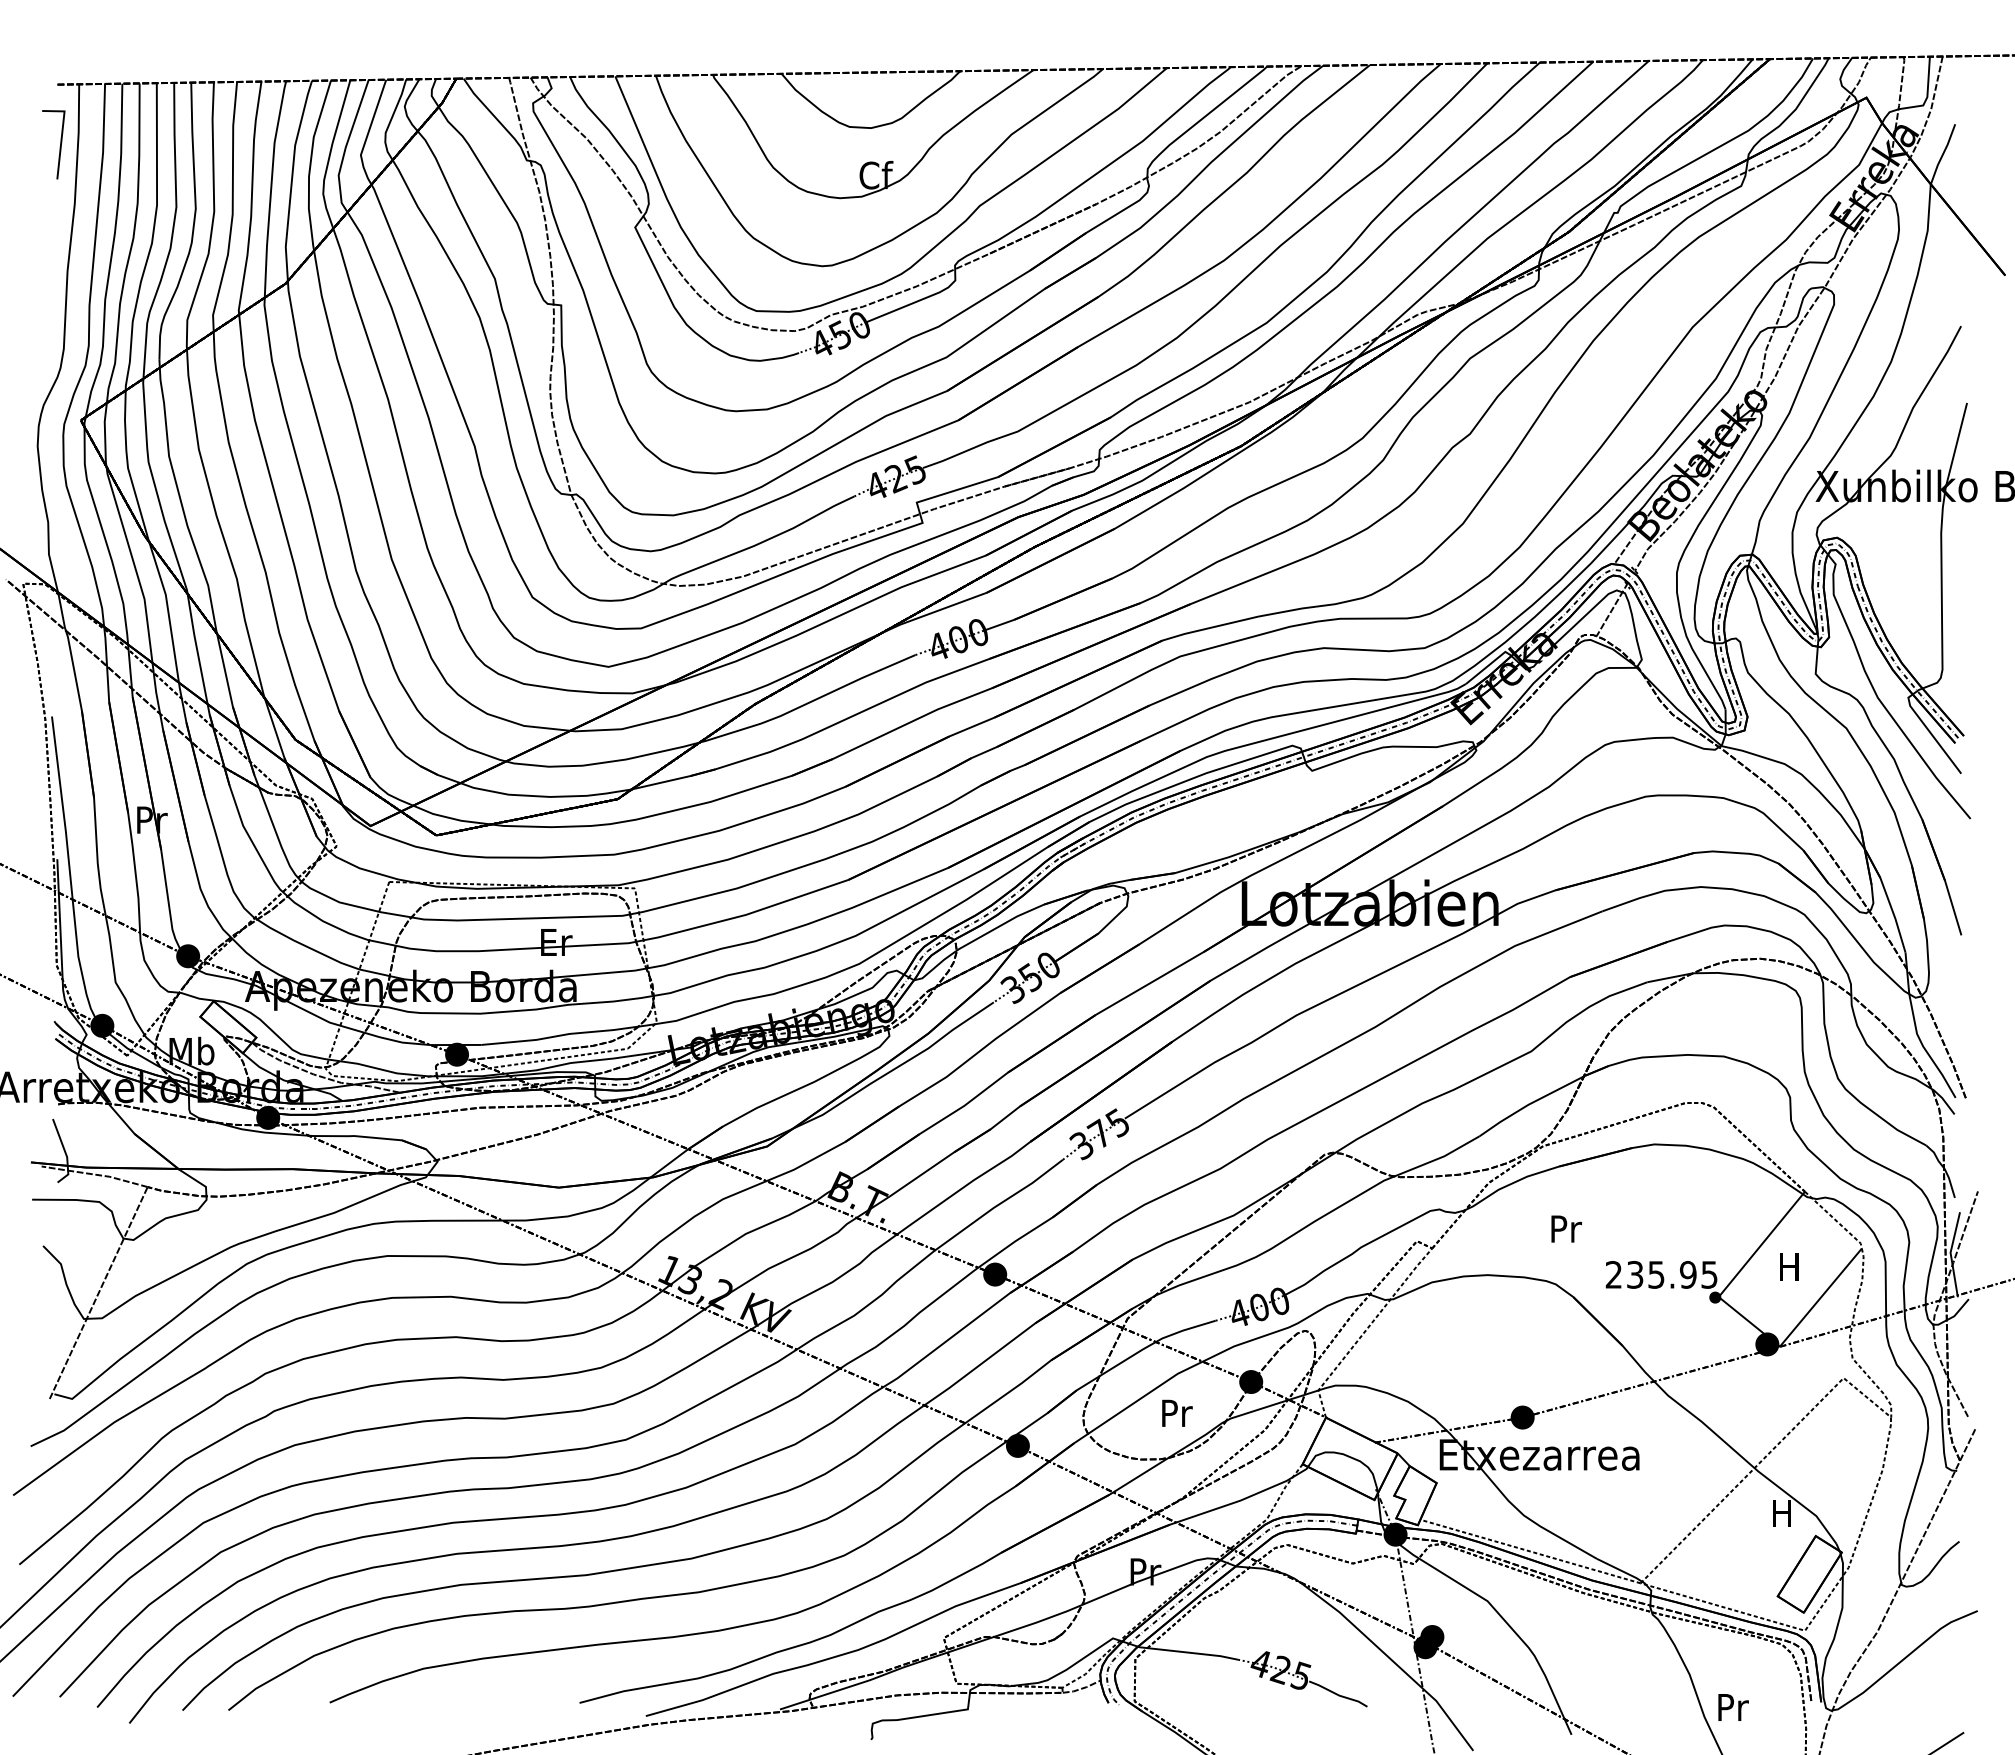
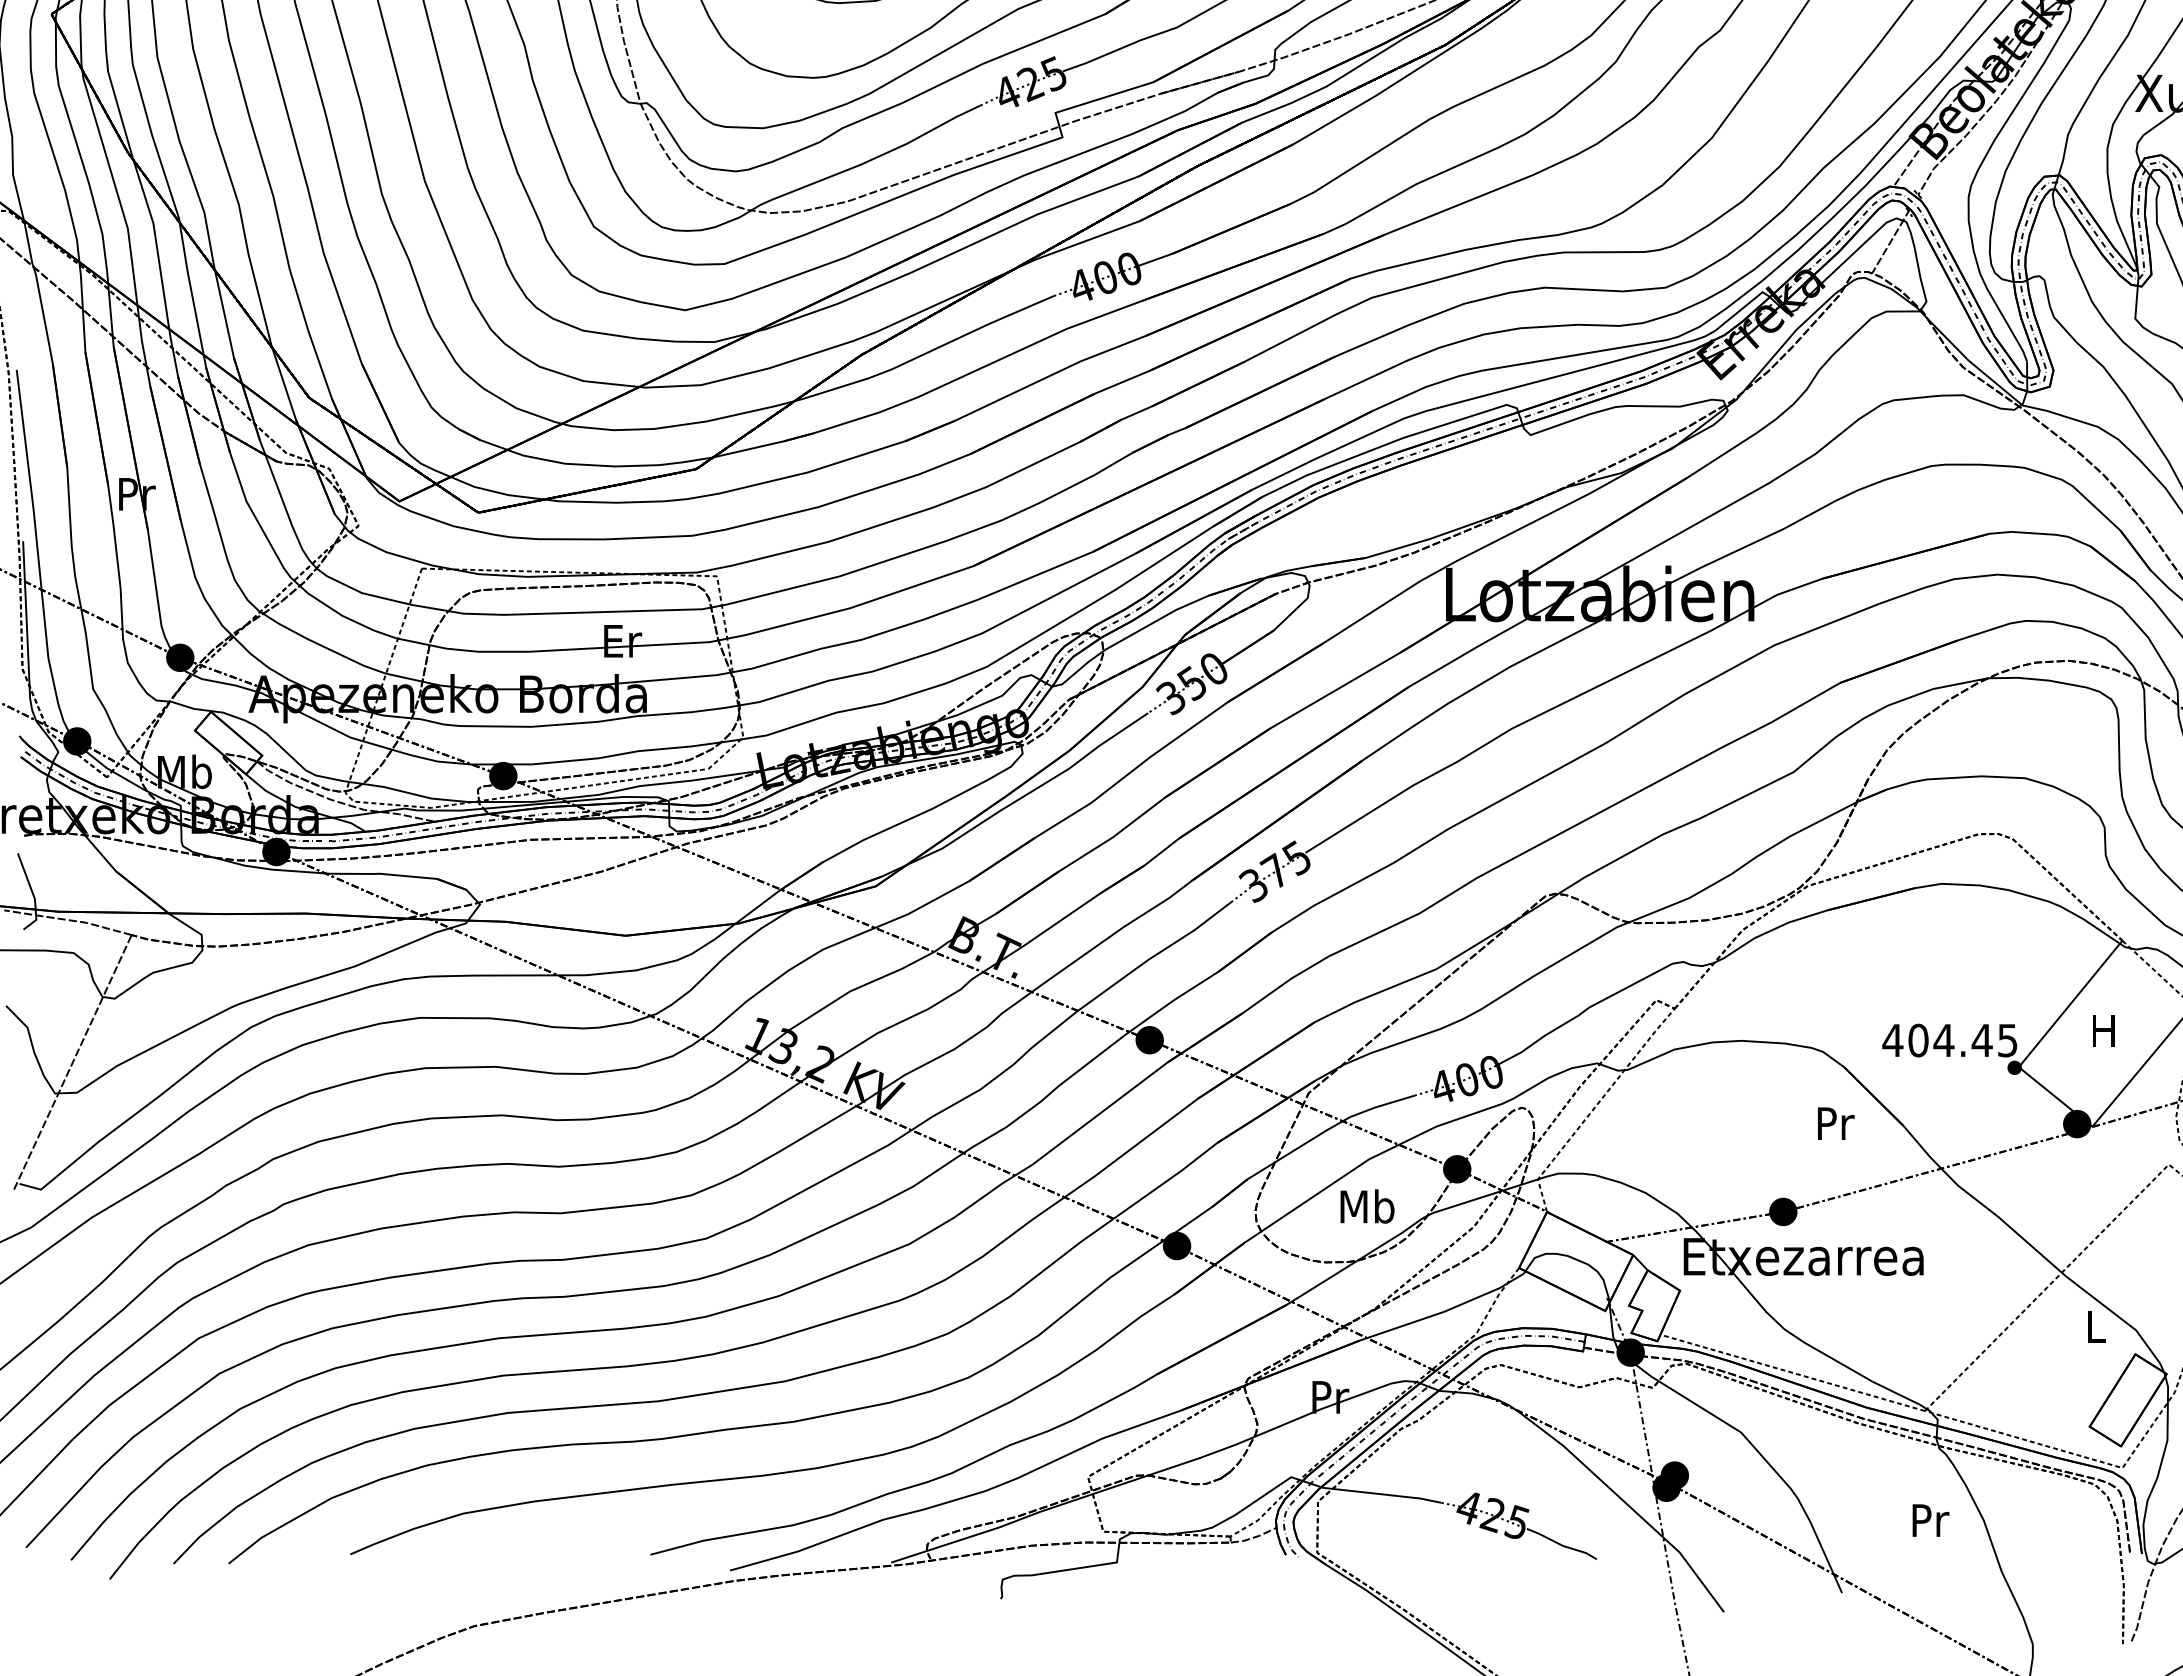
text: (1566, 1228) -> (1835, 1122), moved
text: (1651, 1274) -> (1938, 1040), 235.95 -> 404.45
text: (1176, 1412) -> (1367, 1205), Pr -> Mb
text: (1781, 1513) -> (2094, 1327), H -> L
text: (1733, 1707) -> (1930, 1520), moved

